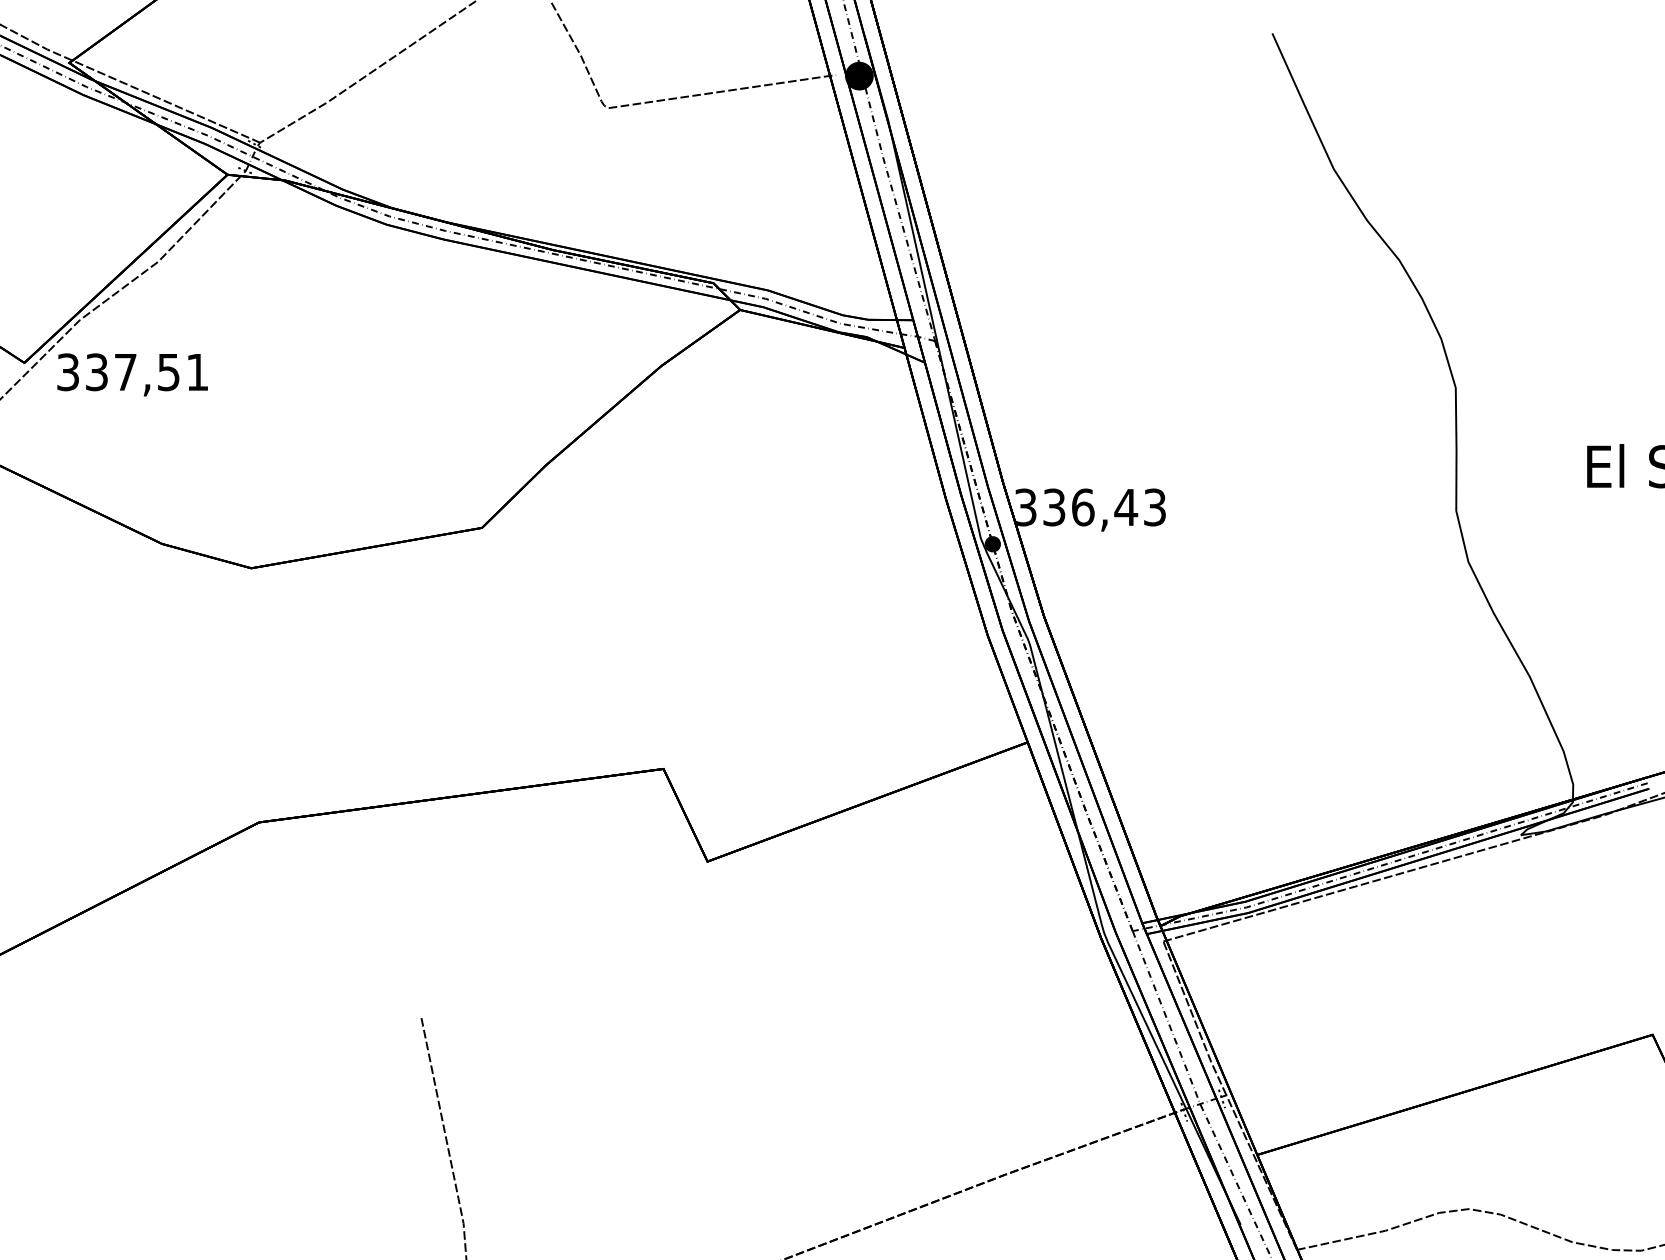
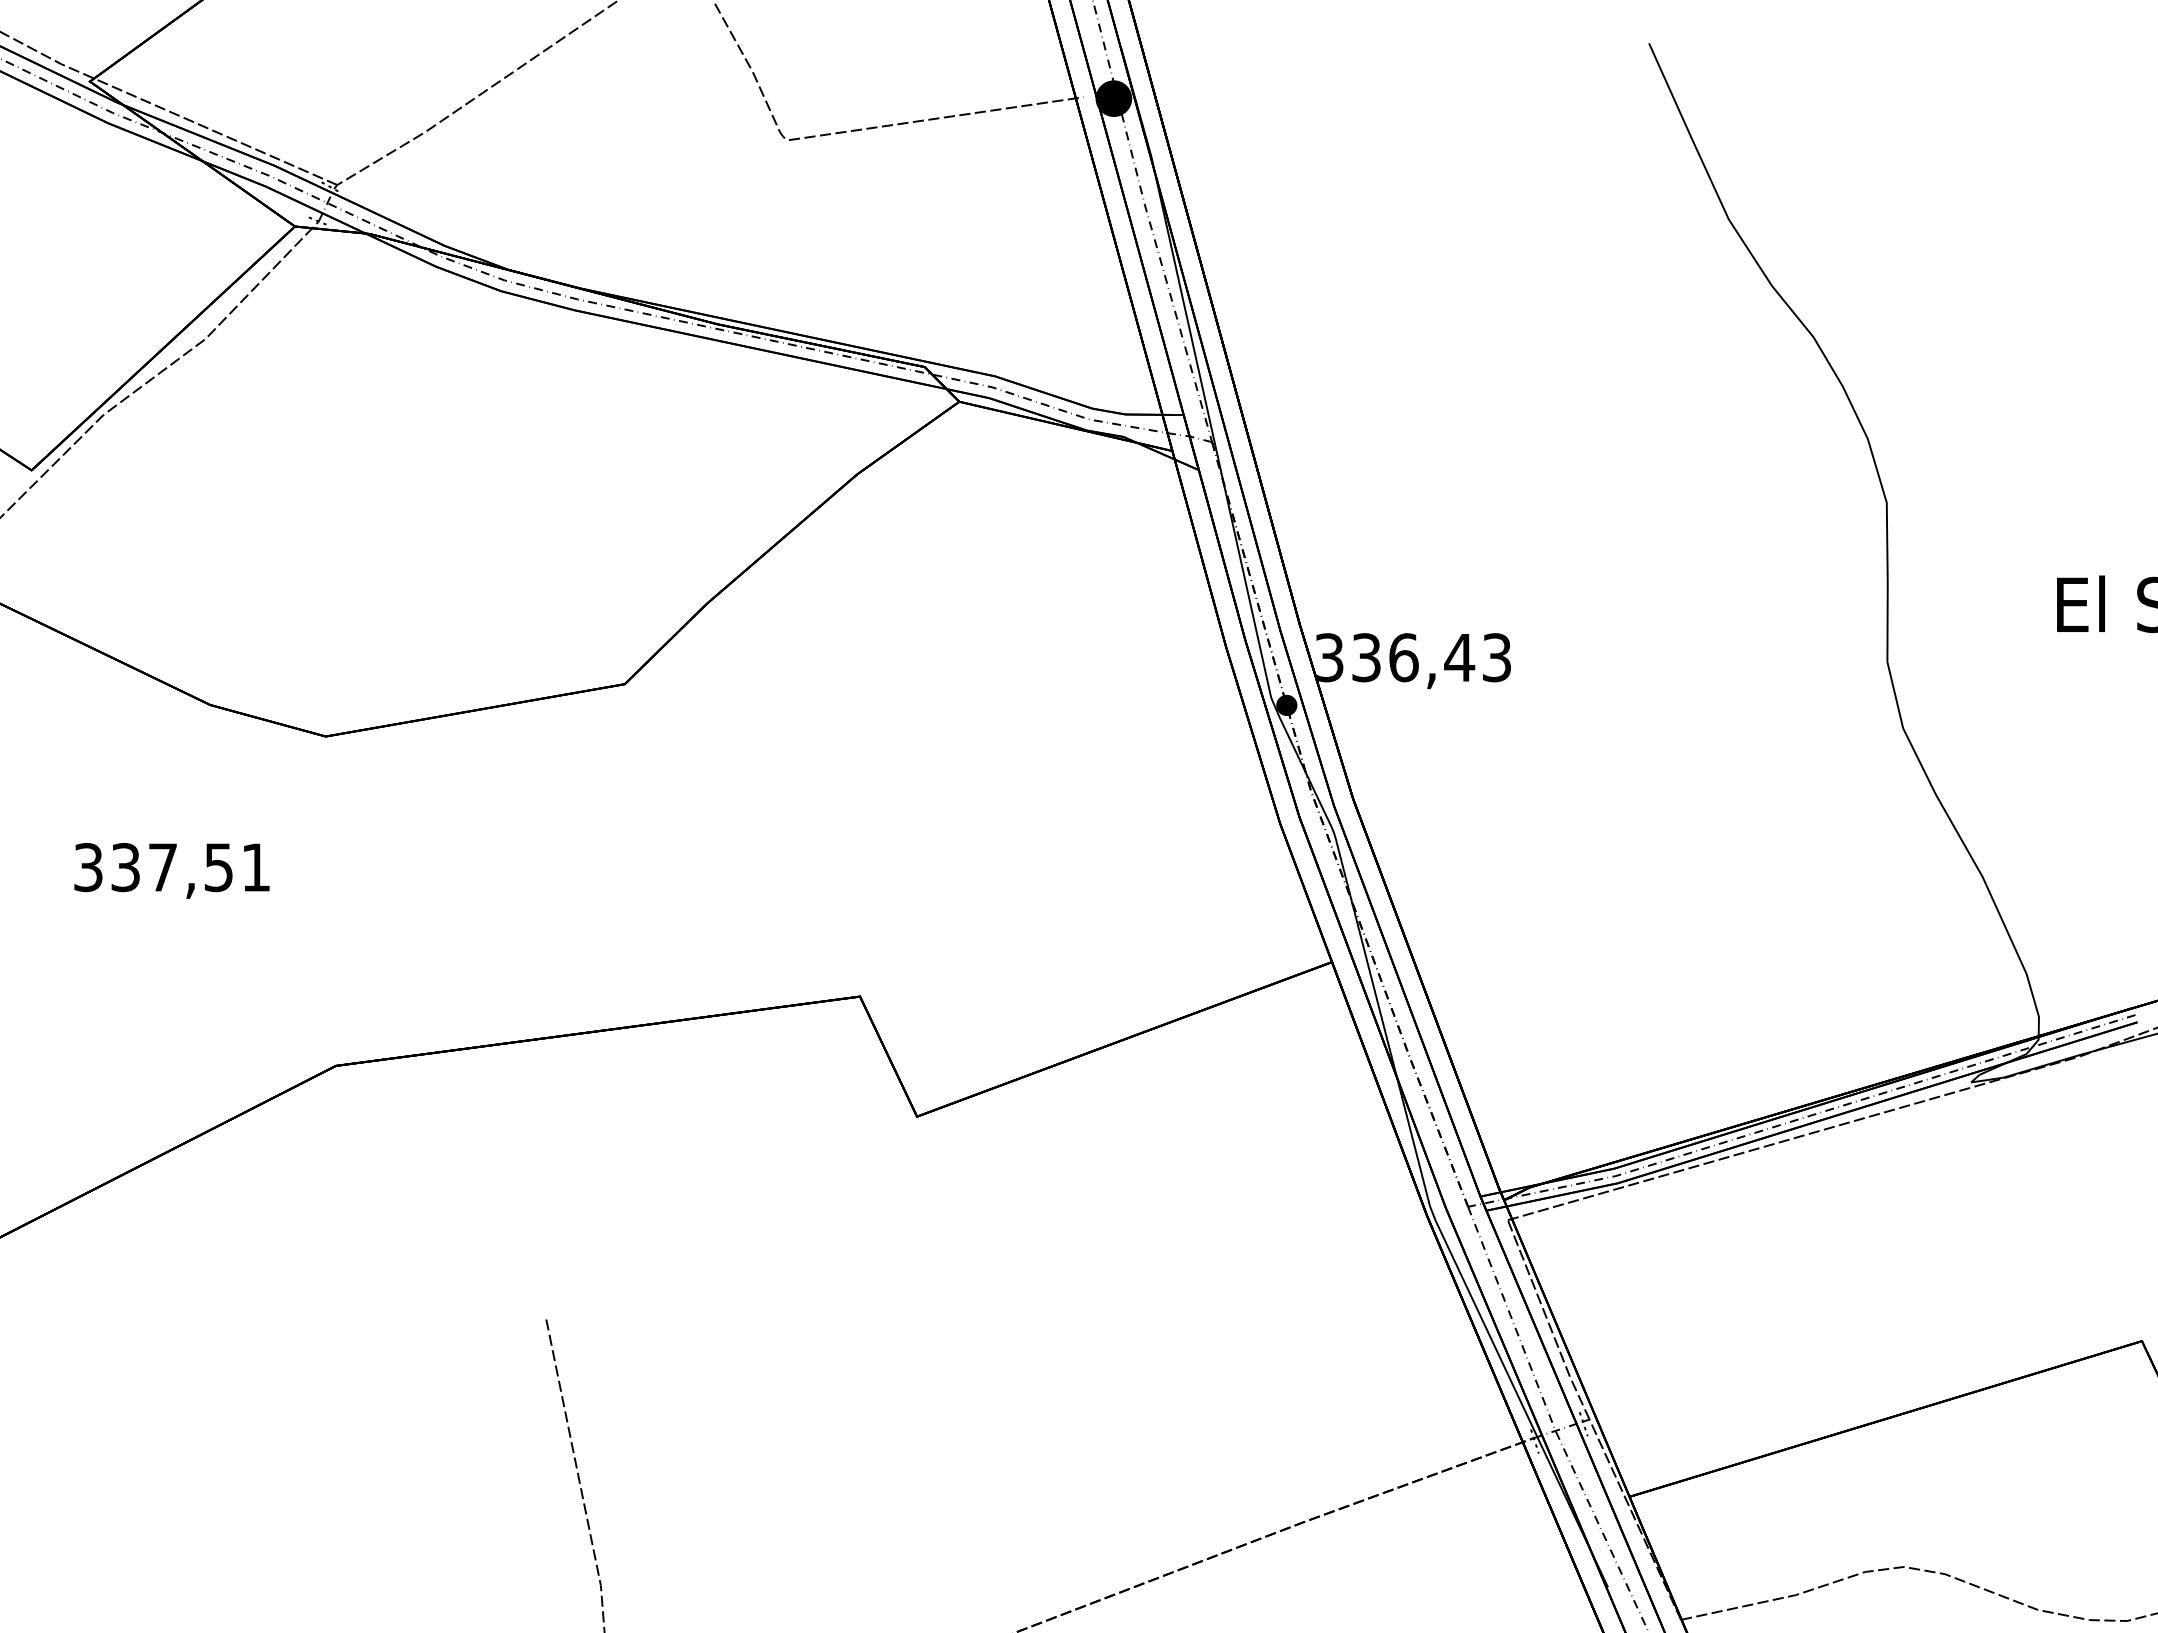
text: (132, 374) -> (171, 870), moved

